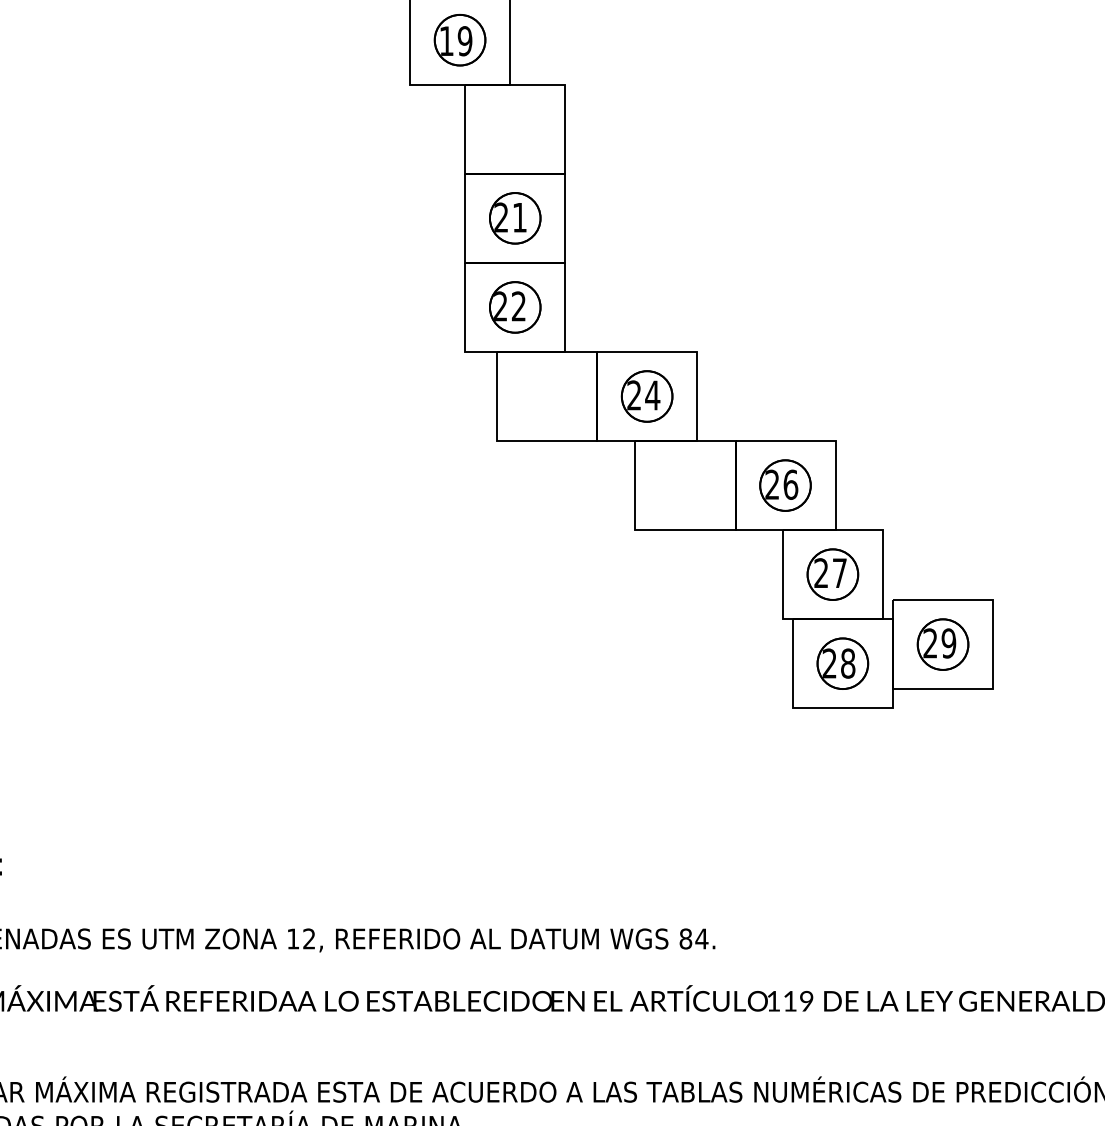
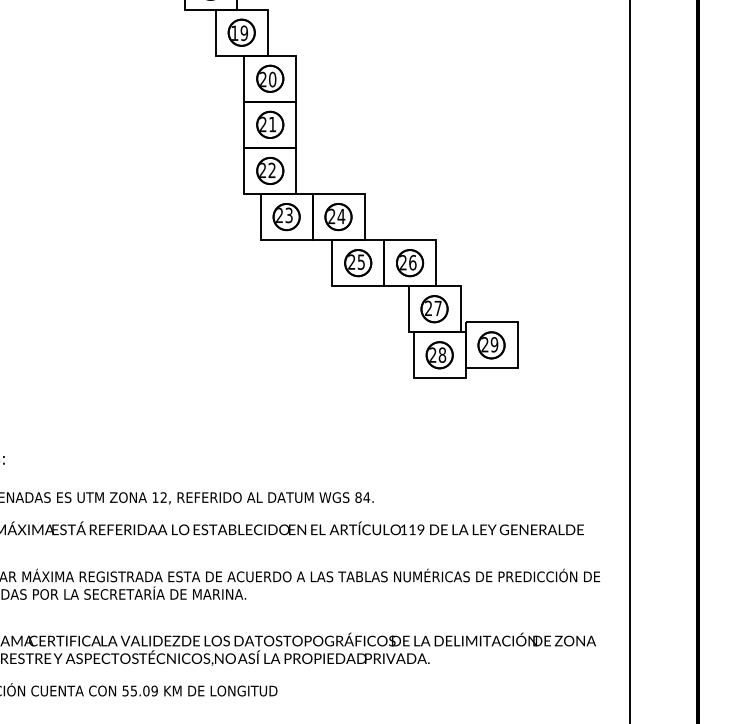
part: (515, 128) -> (270, 78), added
part: (546, 397) -> (286, 217), added
part: (685, 486) -> (358, 263), added

